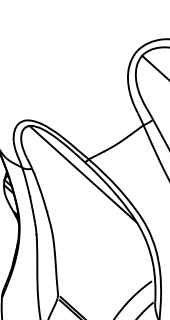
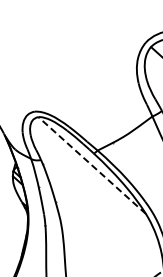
line: (82, 174) -> (91, 165), solid -> dashed

